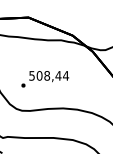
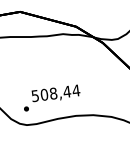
text: (45, 79) -> (52, 98), moved

